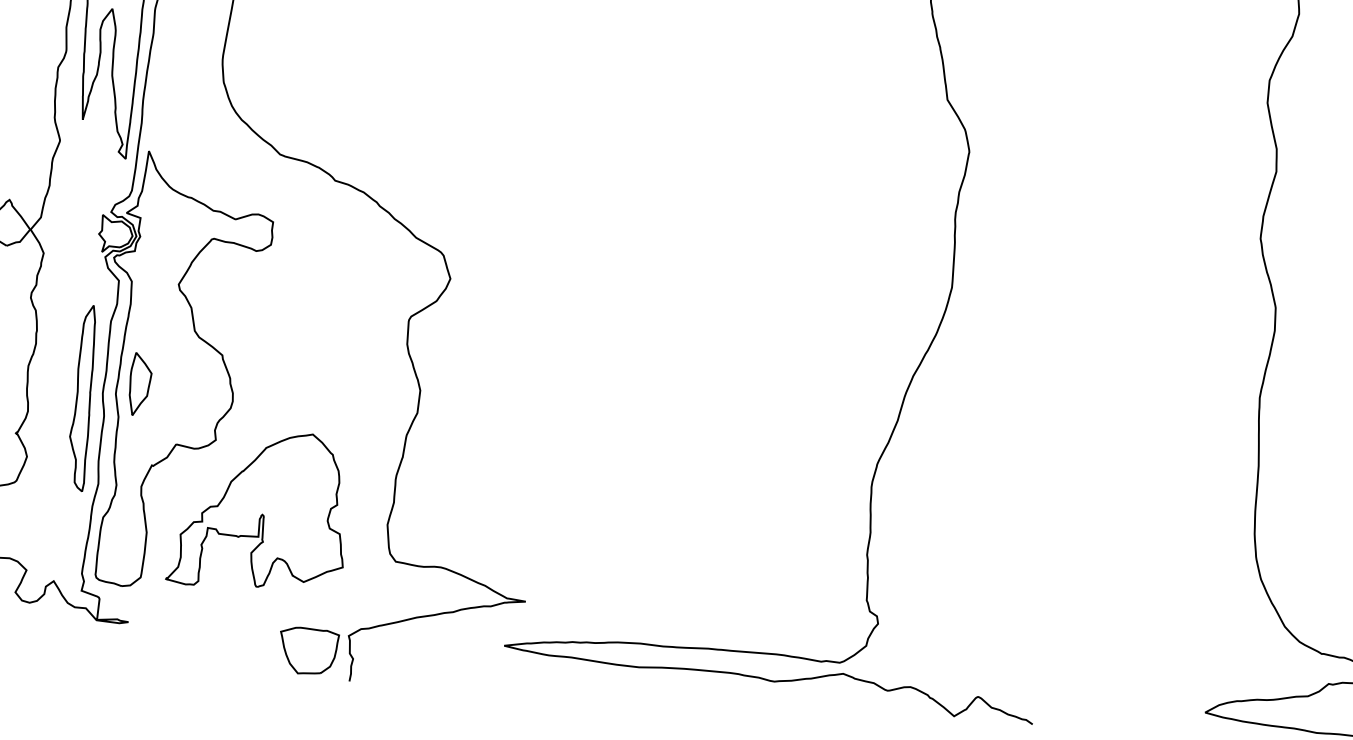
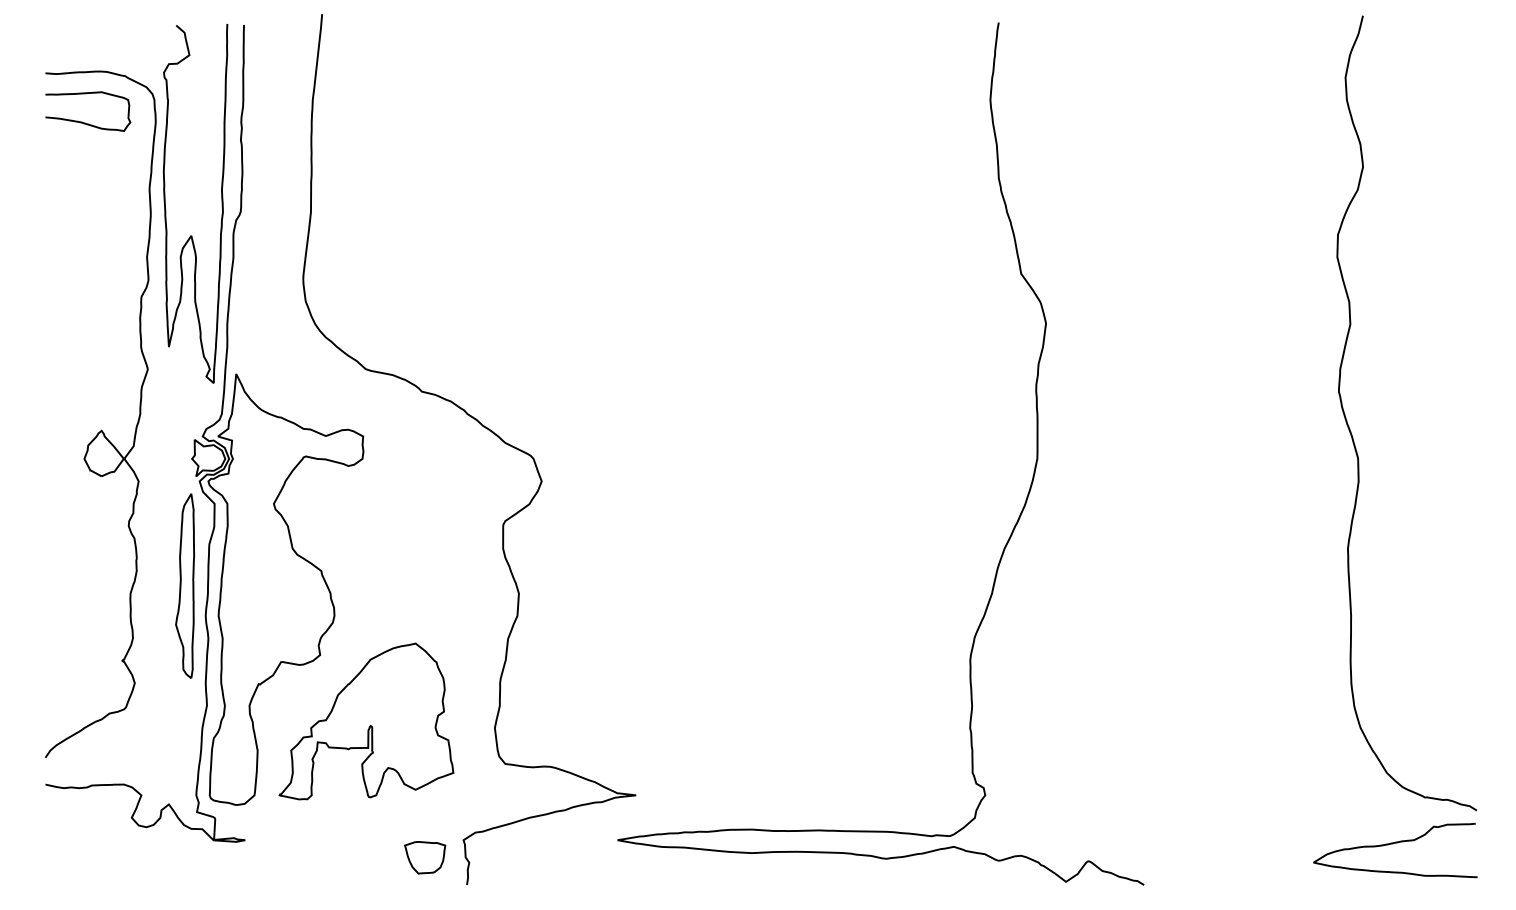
part: (140, 384) -> (242, 604), removed
part: (81, 397) -> (184, 585), moved
part: (308, 650) -> (424, 857), size x0.7

